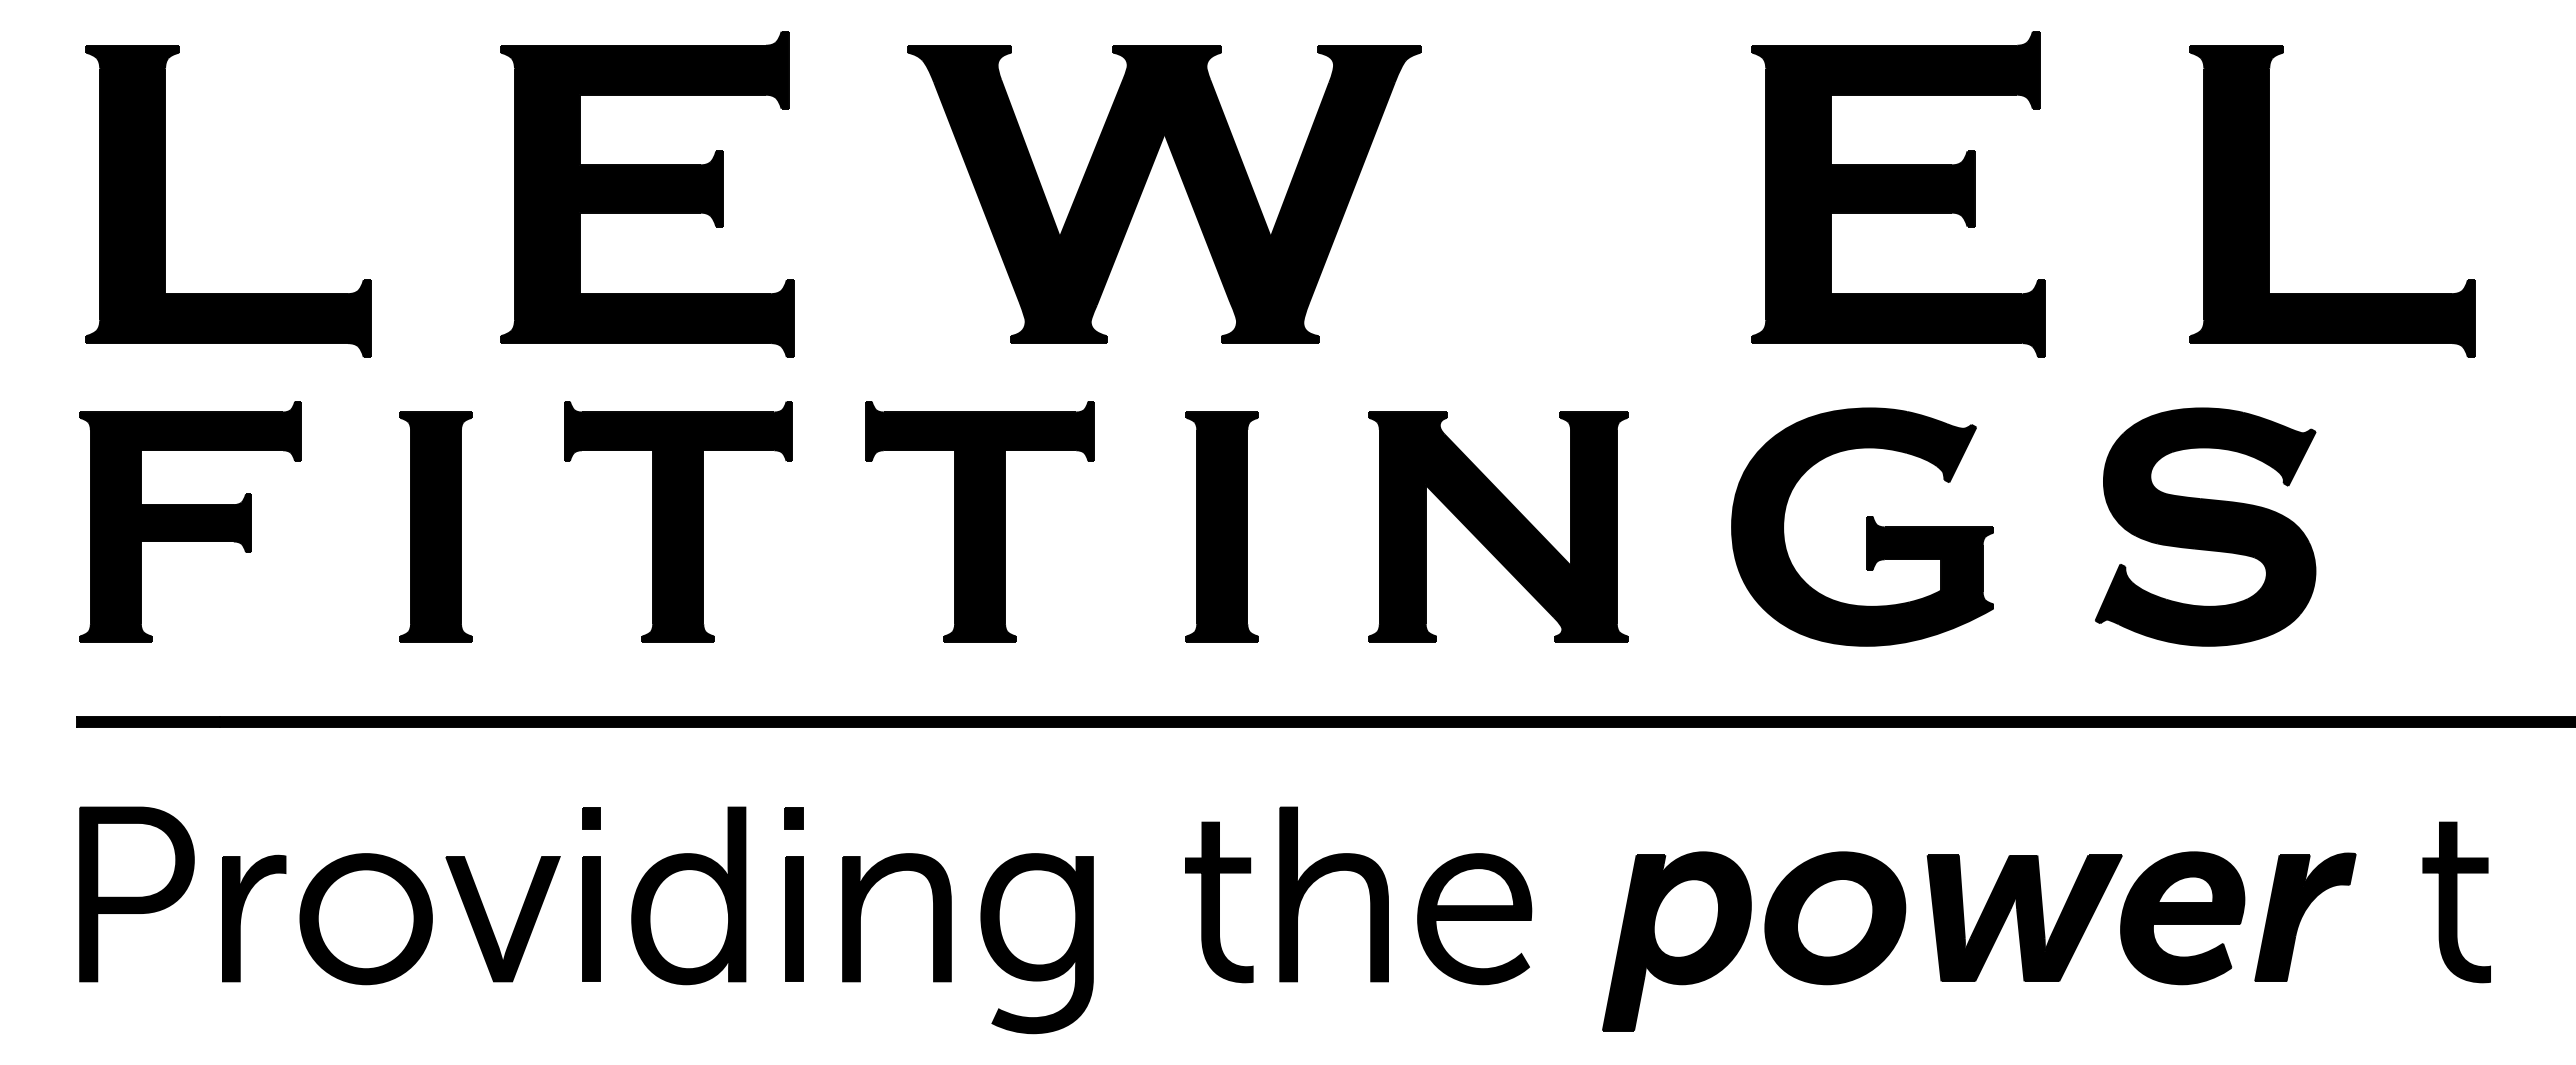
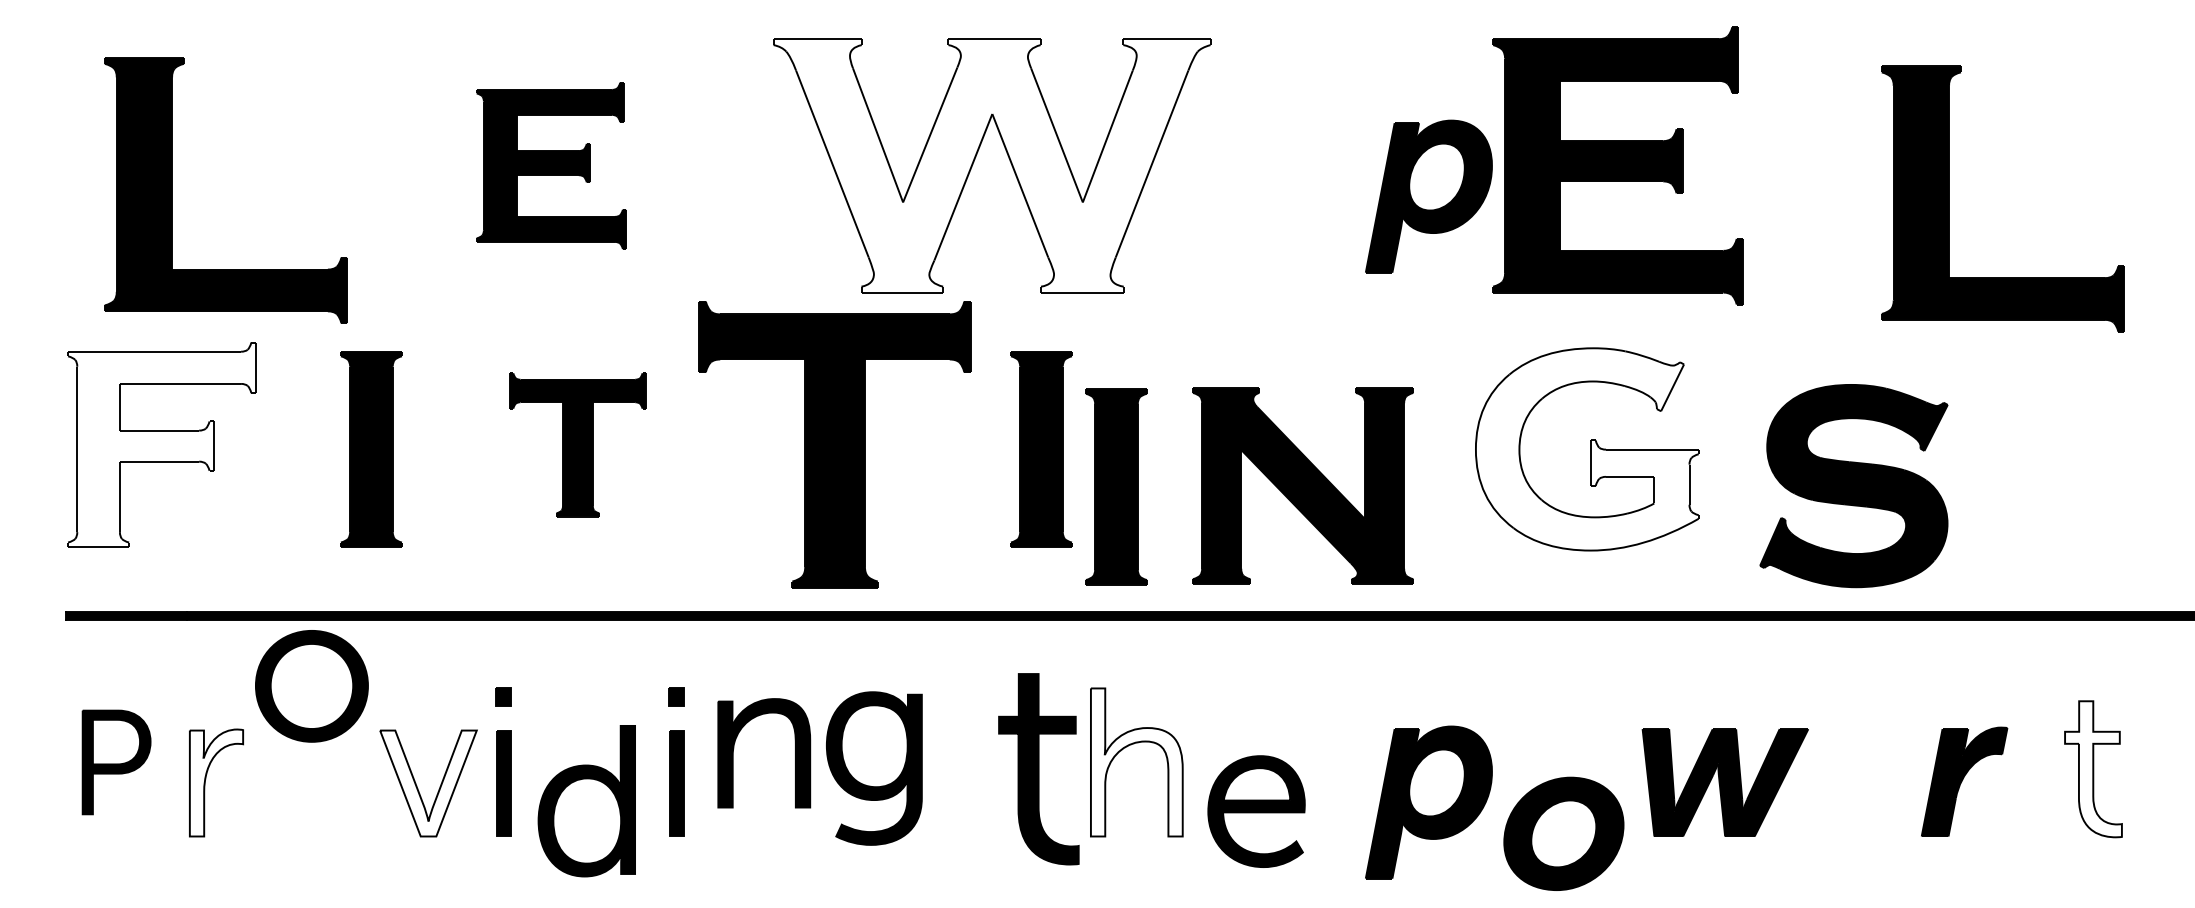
part: (647, 194) -> (551, 165), size x0.6
fill: (1163, 194) -> (991, 165), removed
part: (165, 201) -> (172, 190), moved
part: (2269, 201) -> (1949, 199), moved
part: (1676, 230) -> (1428, 196), added
fill: (190, 521) -> (162, 444), removed
part: (678, 521) -> (578, 444), size x0.7
part: (979, 521) -> (834, 444), size x1.4
part: (1498, 526) -> (1303, 485), moved
fill: (1862, 526) -> (1587, 448), removed
part: (2205, 526) -> (1853, 485), moved
part: (1309, 570) -> (1115, 486), added
part: (136, 894) -> (116, 762), size x0.7
fill: (1334, 894) -> (1137, 762), removed
part: (688, 895) -> (586, 800), moved
part: (1219, 902) -> (1039, 769), size x1.4
fill: (2456, 902) -> (2093, 769), removed
part: (861, 915) -> (734, 751), moved
fill: (253, 918) -> (215, 782), removed
part: (1835, 918) -> (1564, 834), moved
part: (2182, 918) -> (1859, 782), removed
part: (365, 919) -> (311, 686), moved
fill: (502, 919) -> (428, 783), removed
part: (1474, 919) -> (1256, 811), moved
part: (1036, 943) -> (873, 768), moved

